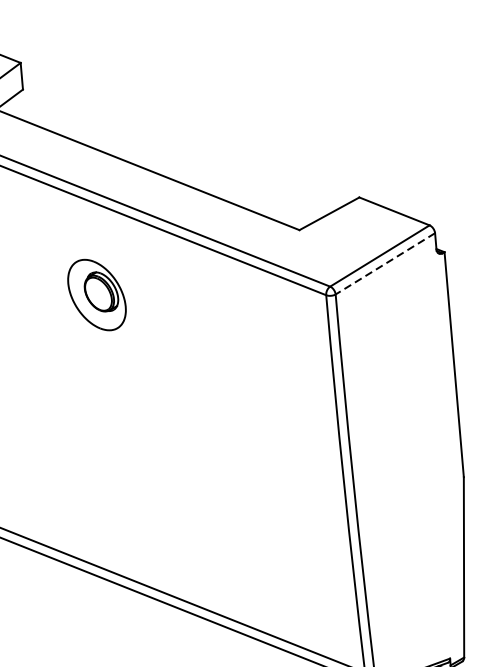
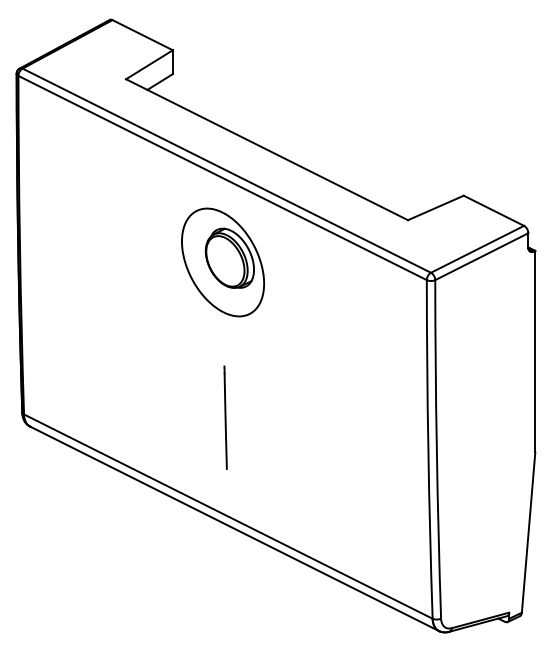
line: (385, 263) -> (481, 256), dashed -> solid
part: (96, 295) -> (222, 262), size x1.67
line: (114, 467) -> (225, 417), added

